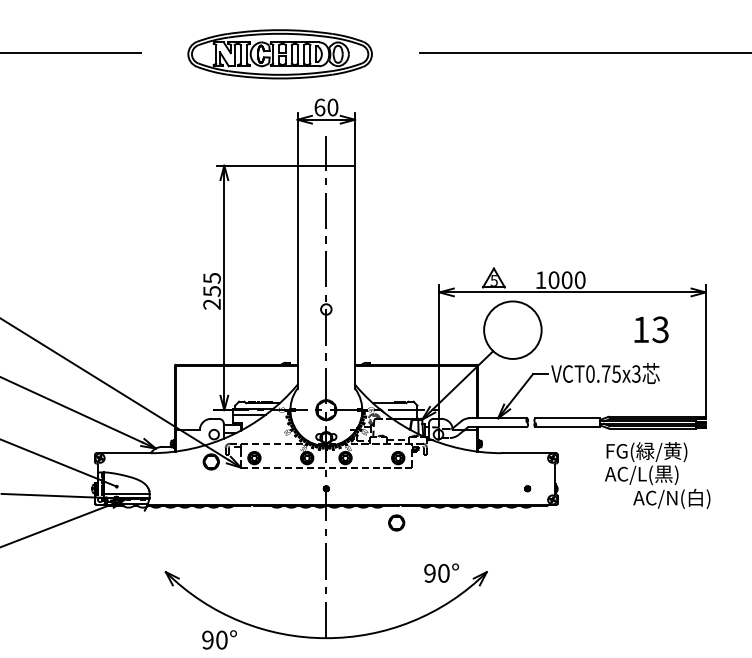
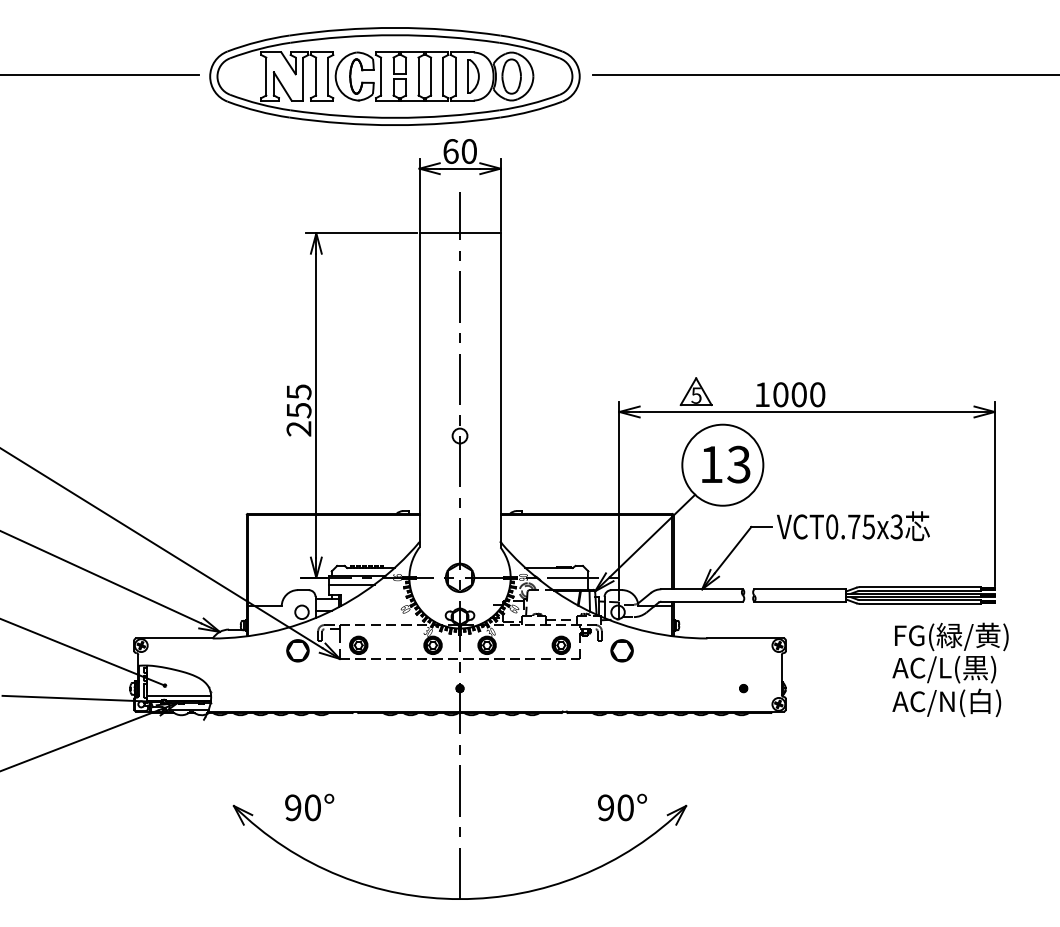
part: (279, 54) -> (394, 76), size x1.43
text: (651, 329) -> (726, 464), moved
text: (646, 463) -> (950, 652), moved
part: (396, 522) -> (621, 650), moved
text: (219, 639) -> (309, 807), moved

